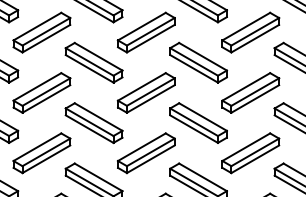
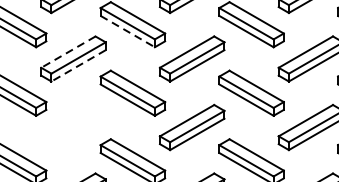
line: (89, 68) -> (127, 31), solid -> dashed
line: (37, 86) -> (68, 51), solid -> dashed
line: (46, 98) -> (78, 65), solid -> dashed
part: (41, 153) -> (73, 127), removed

